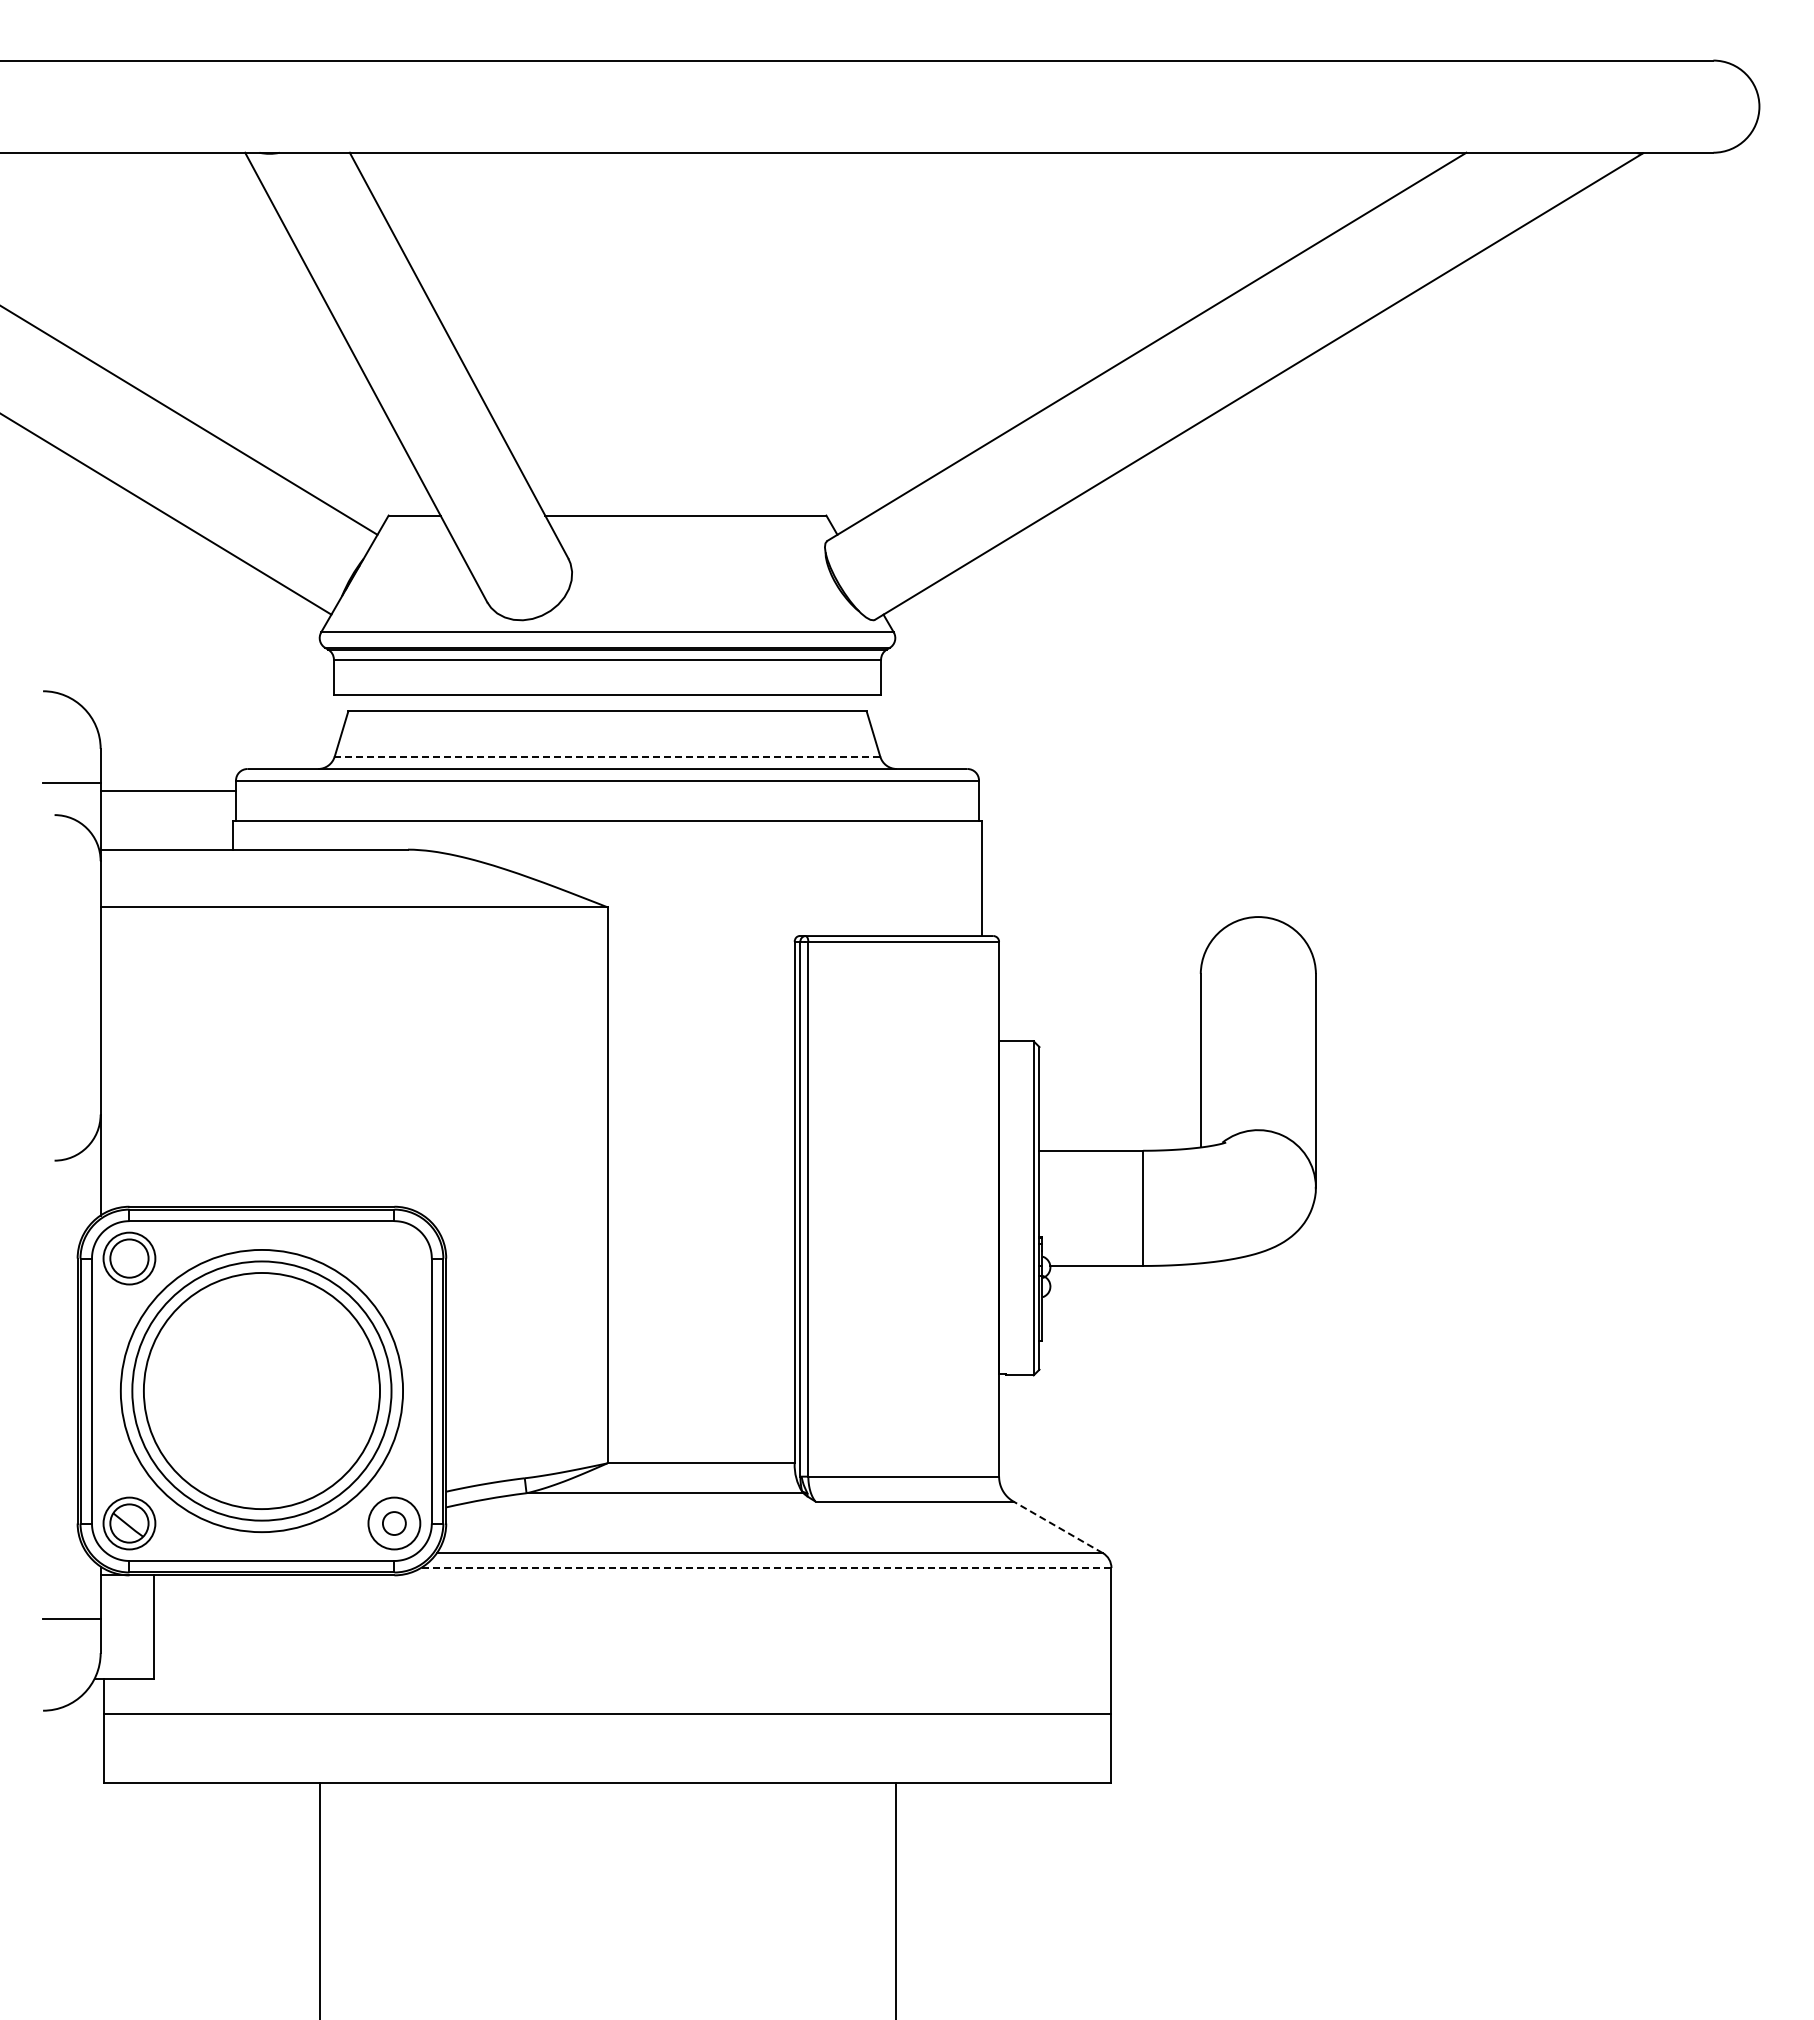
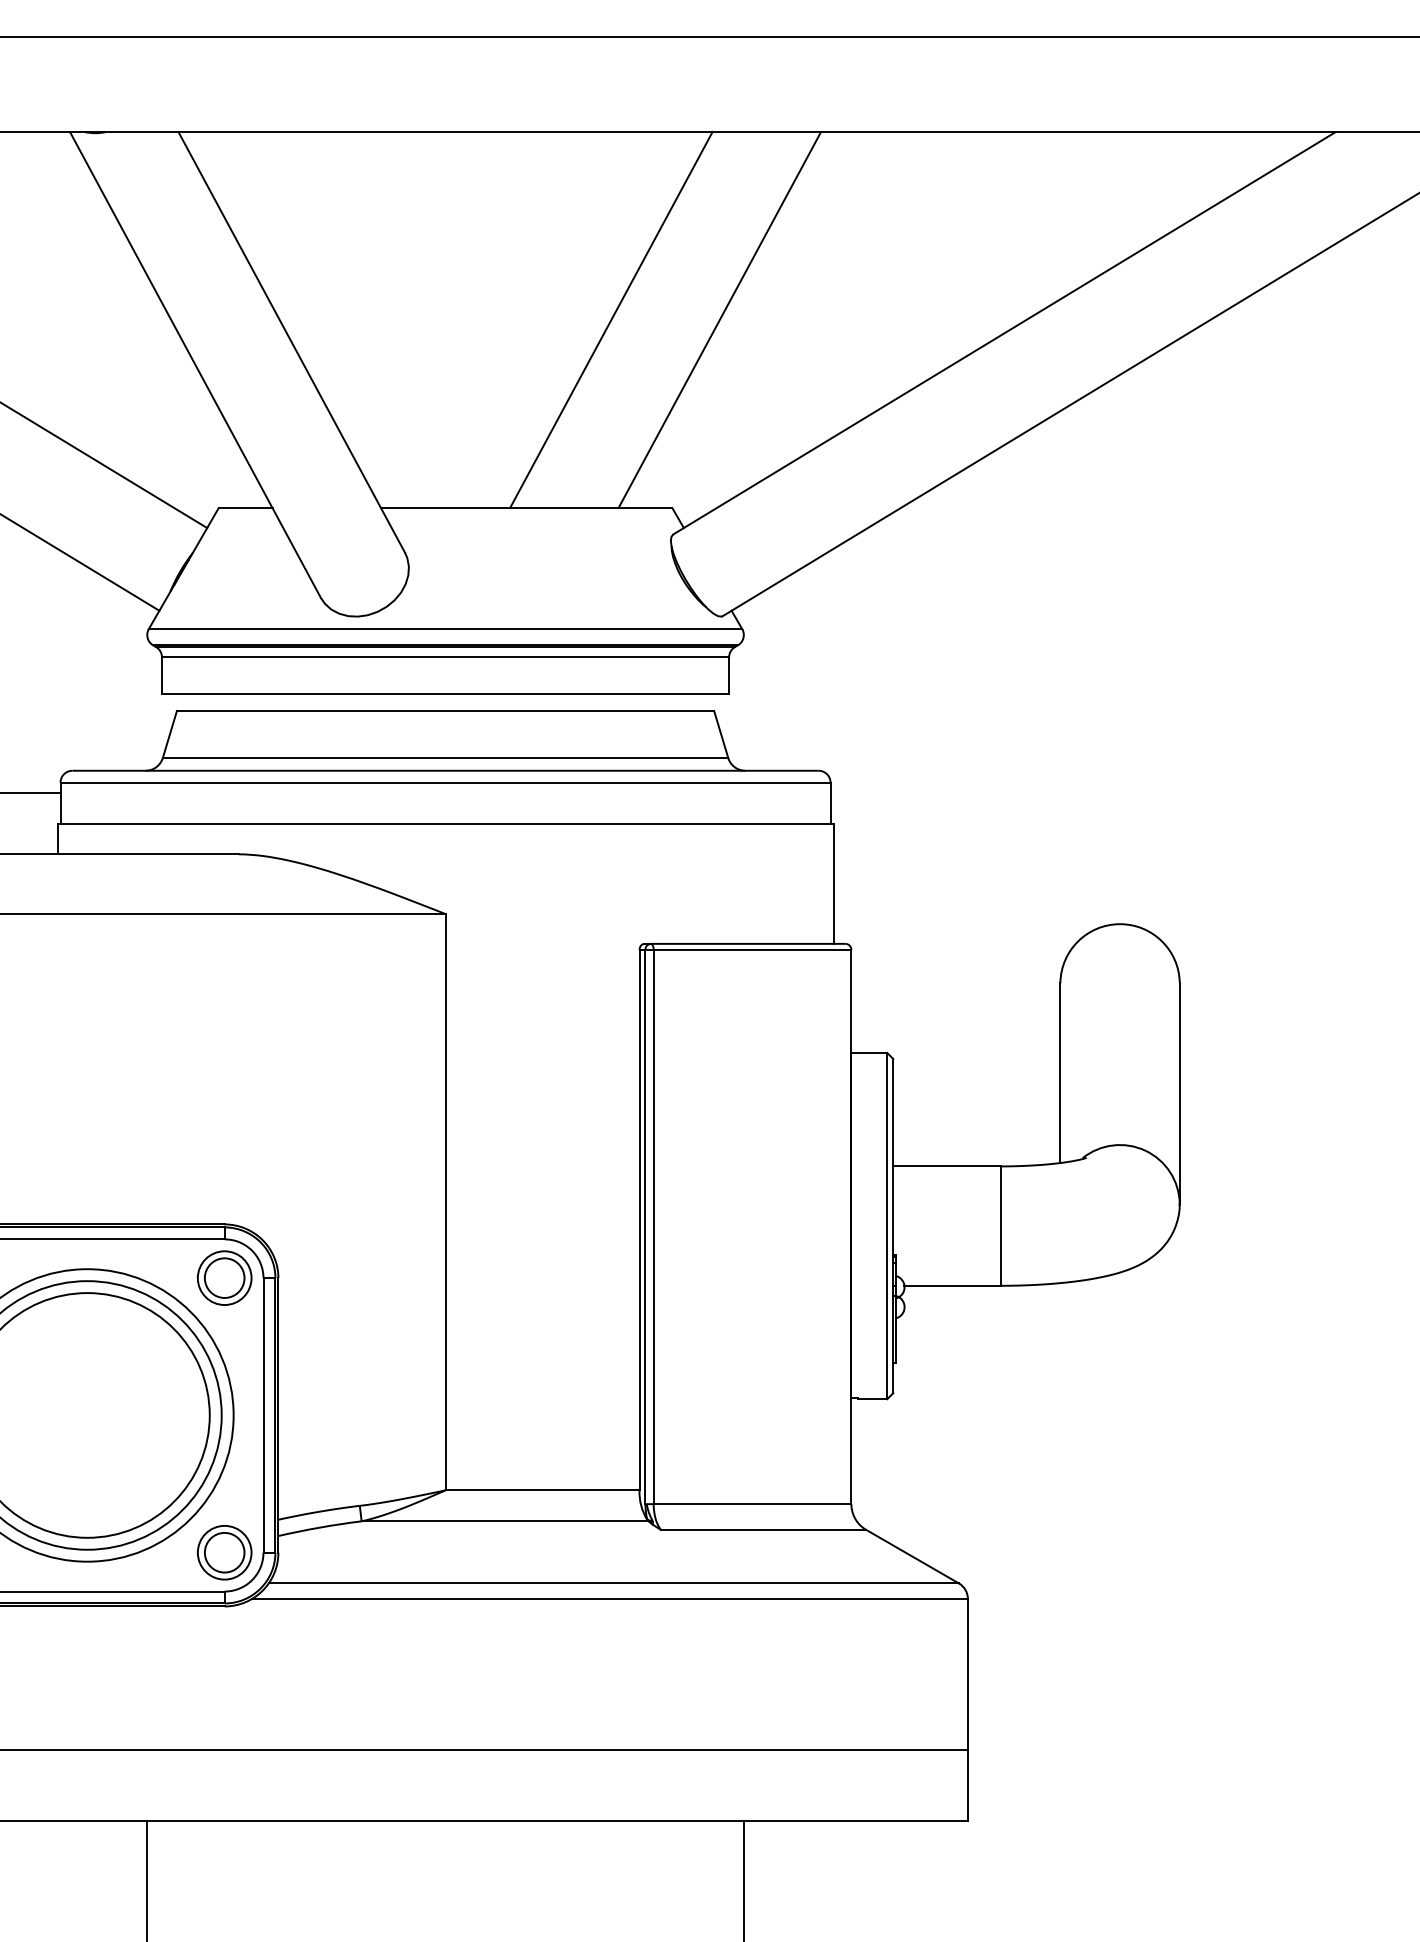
line: (767, 333) -> (611, 319), added
line: (871, 333) -> (719, 319), added
line: (607, 756) -> (445, 757), dashed -> solid
part: (394, 1258) -> (224, 1278), added
circle: (394, 1523) -> (224, 1552), size x1.67
line: (1058, 1527) -> (912, 1556), dashed -> solid
line: (765, 1568) -> (609, 1599), dashed -> solid

